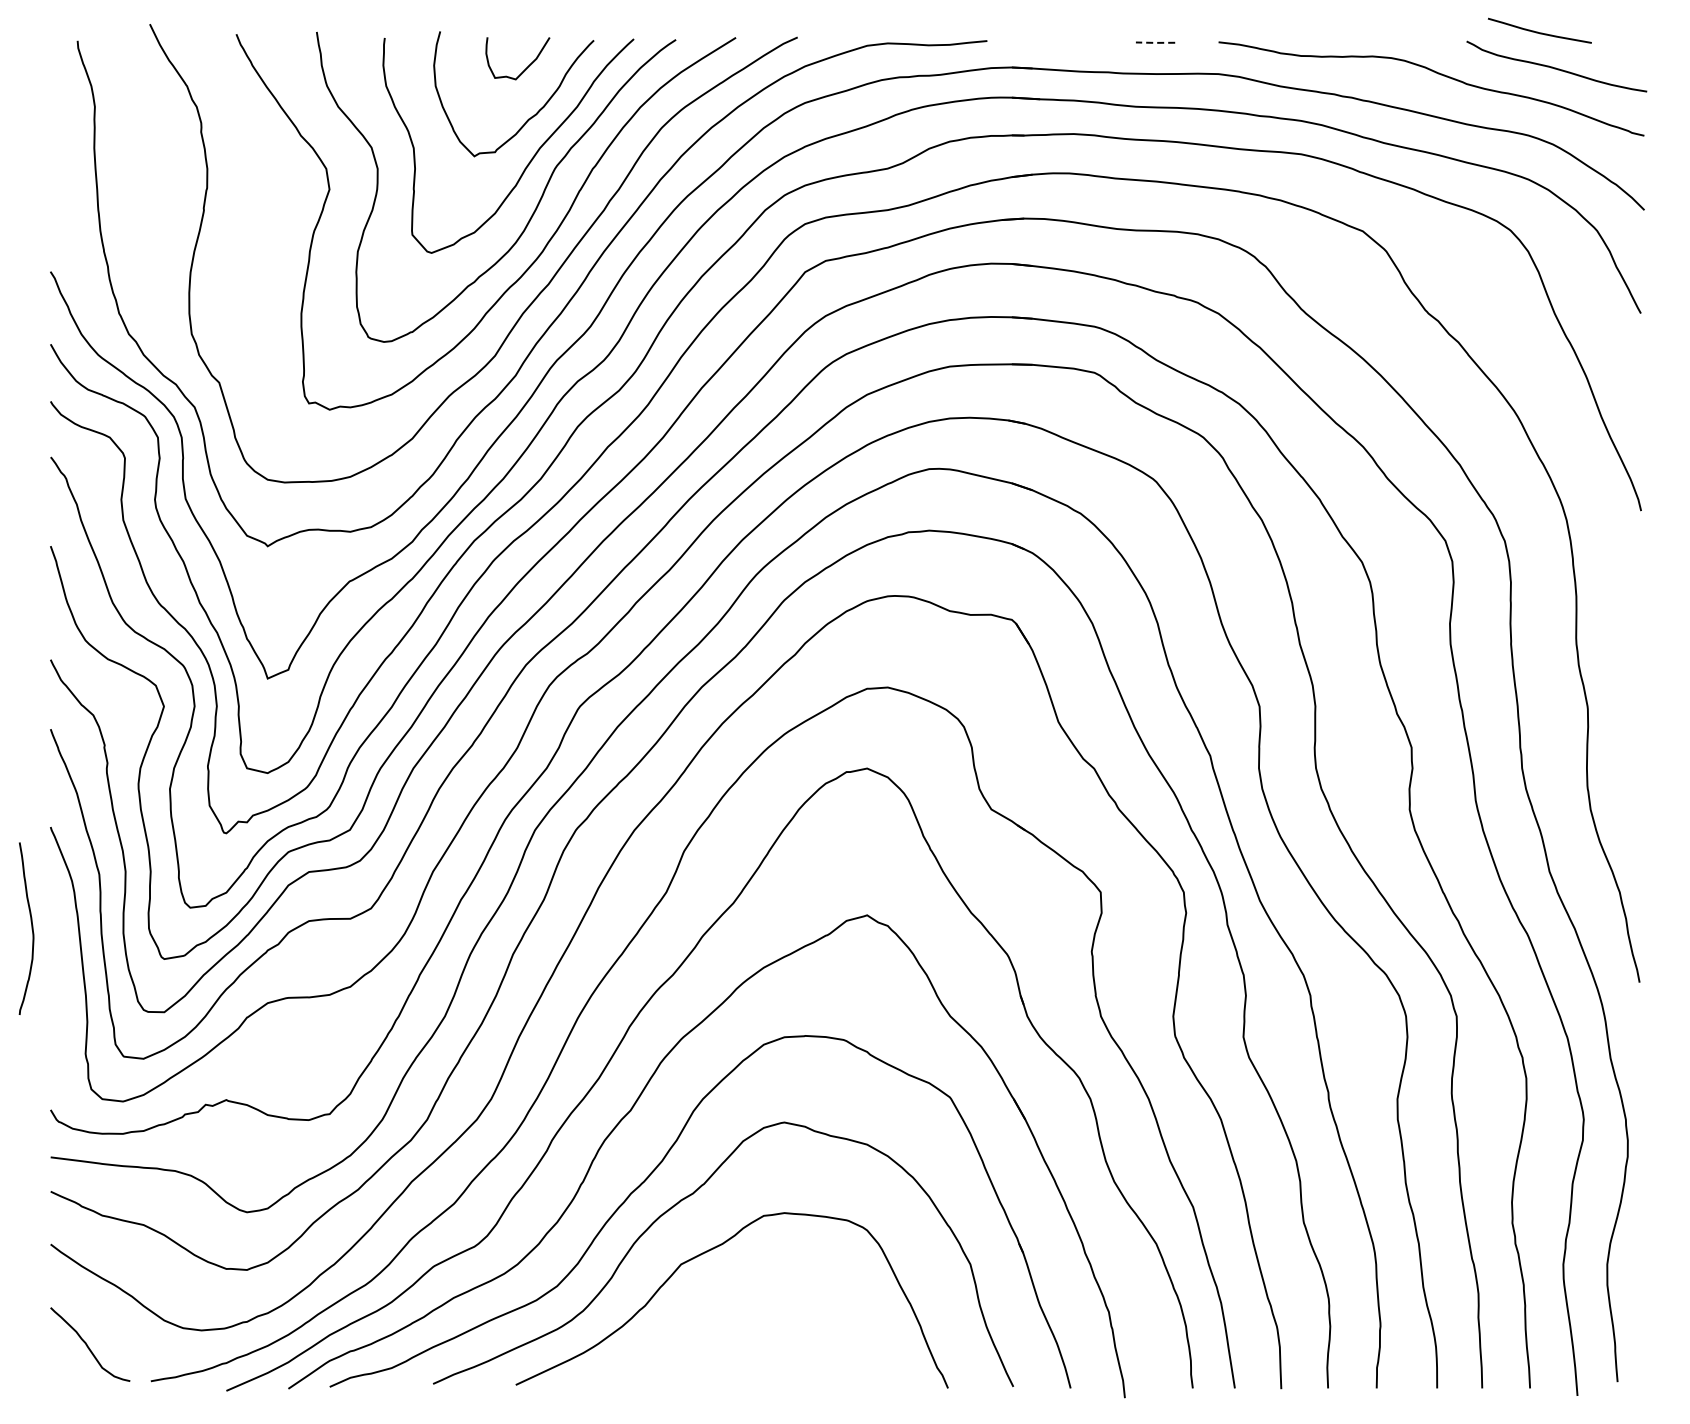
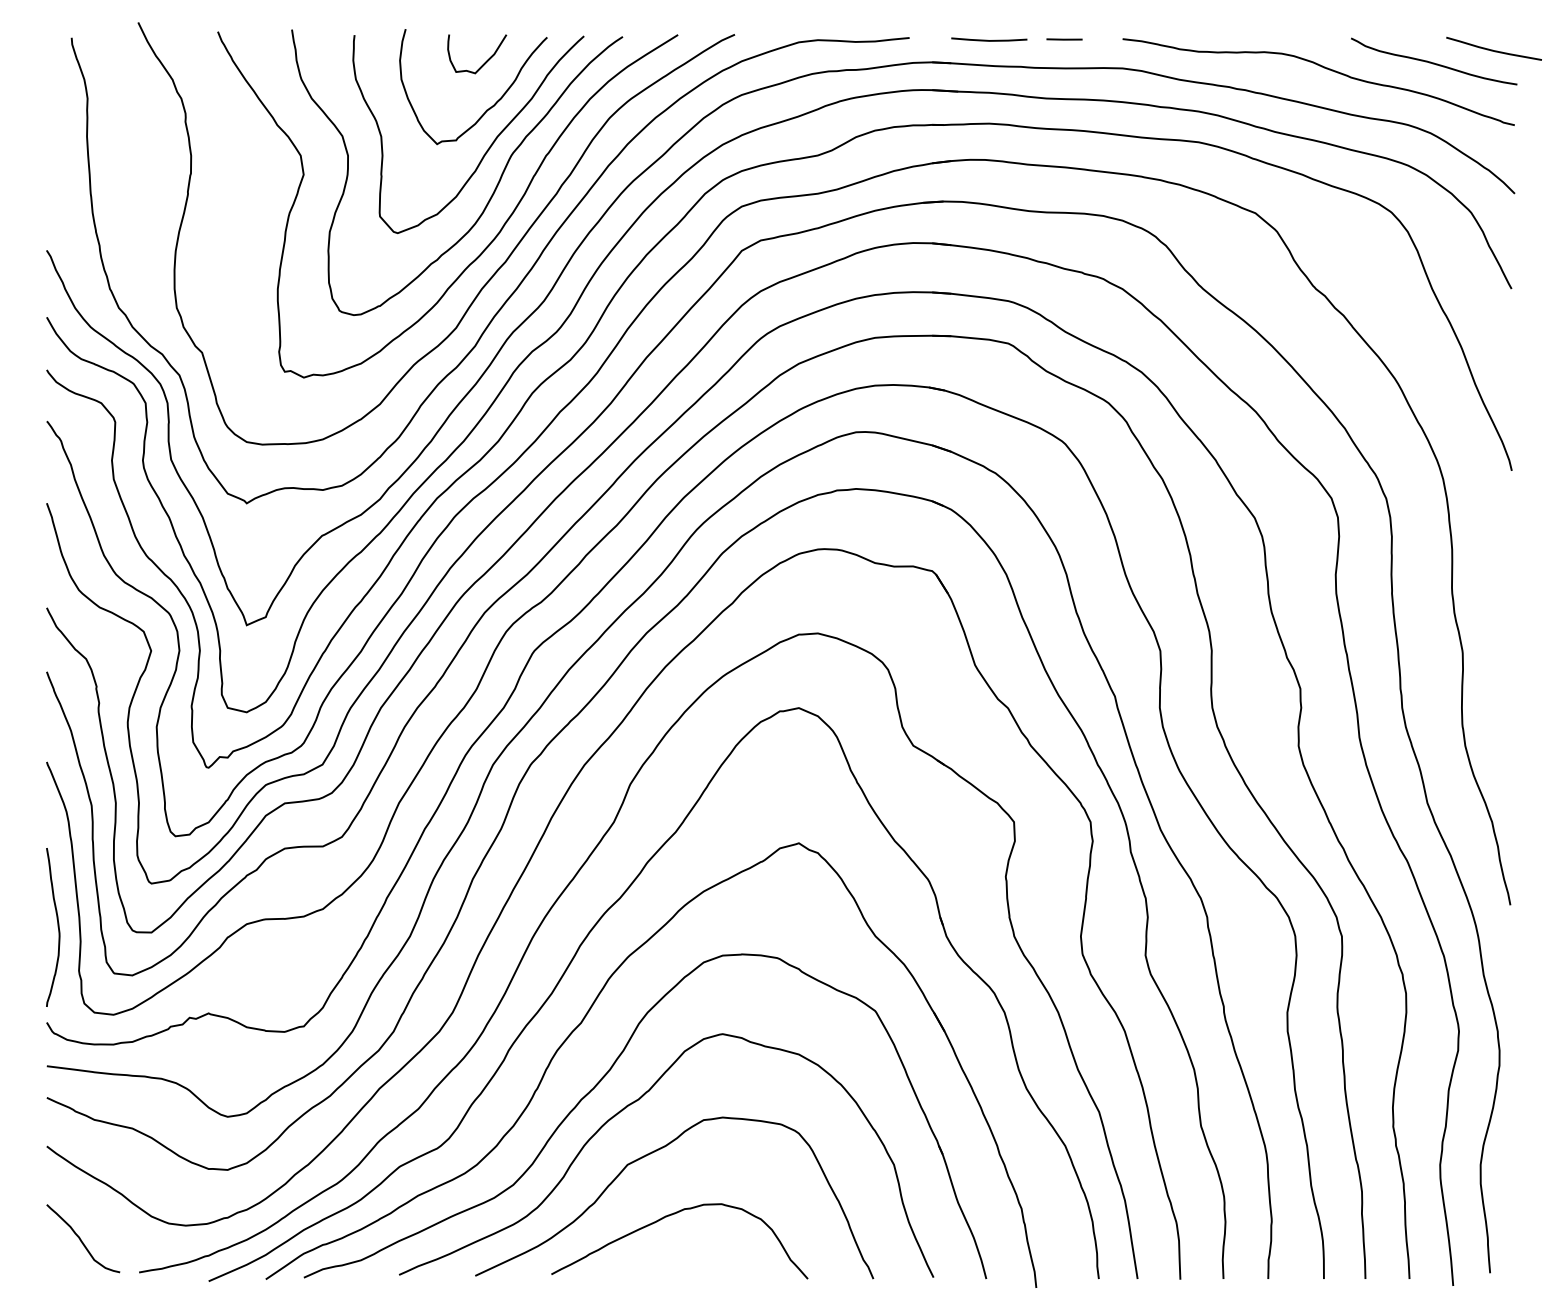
curve: (1539, 32) -> (1493, 50), moved
line: (1154, 42) -> (1063, 39), dashed -> solid
line: (1073, 43) -> (988, 40), added
curve: (31, 928) -> (57, 927), moved
curve: (729, 1319) -> (672, 1215), added

